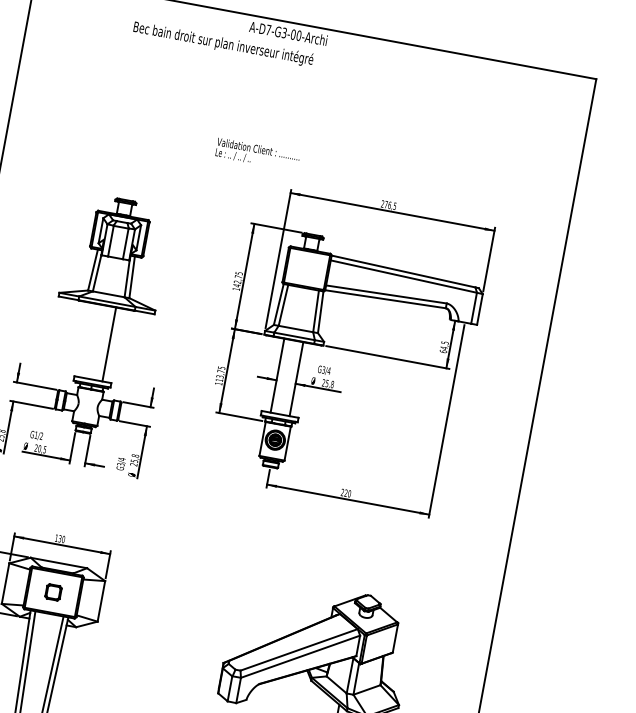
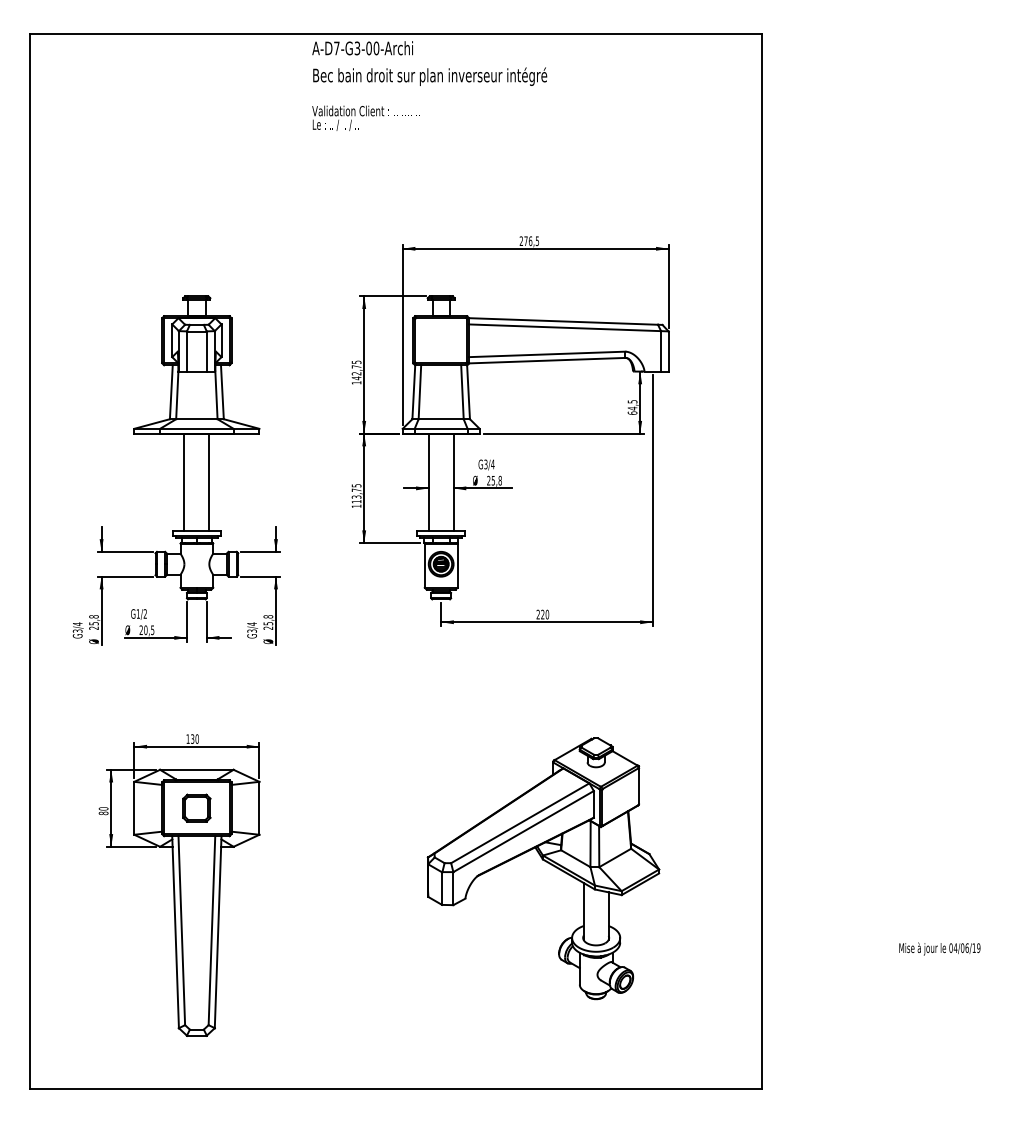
text: (223, 44) -> (430, 76), moved
text: (257, 154) -> (365, 117), moved
line: (90, 341) -> (184, 482), added
part: (53, 591) -> (196, 807), size x1.43

